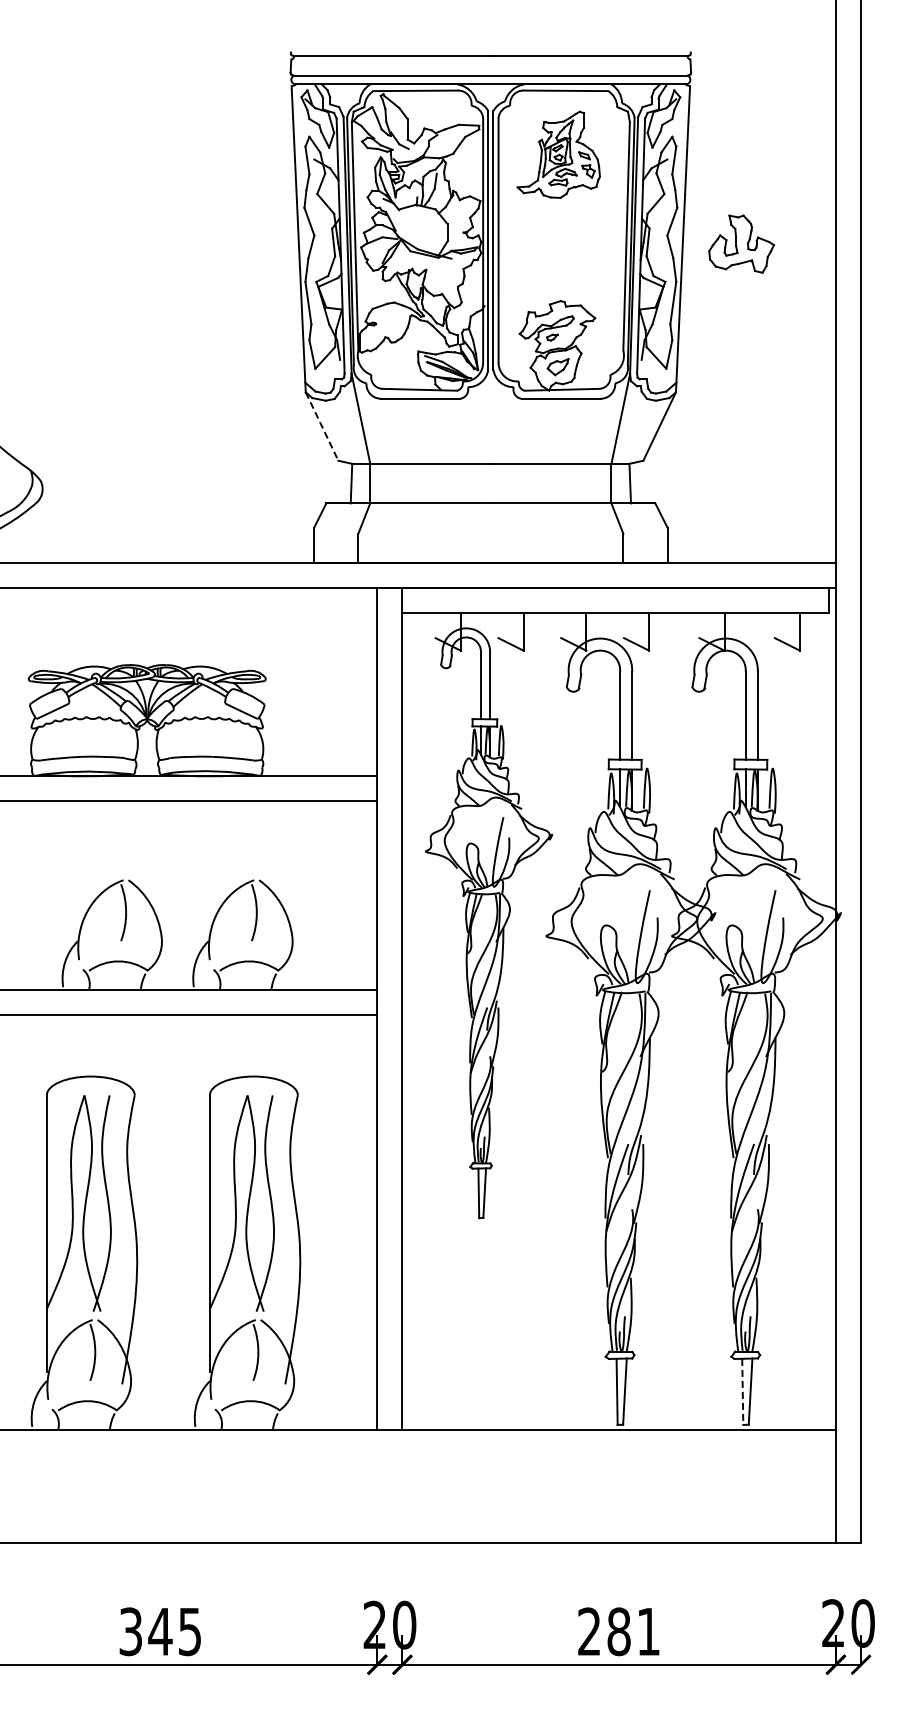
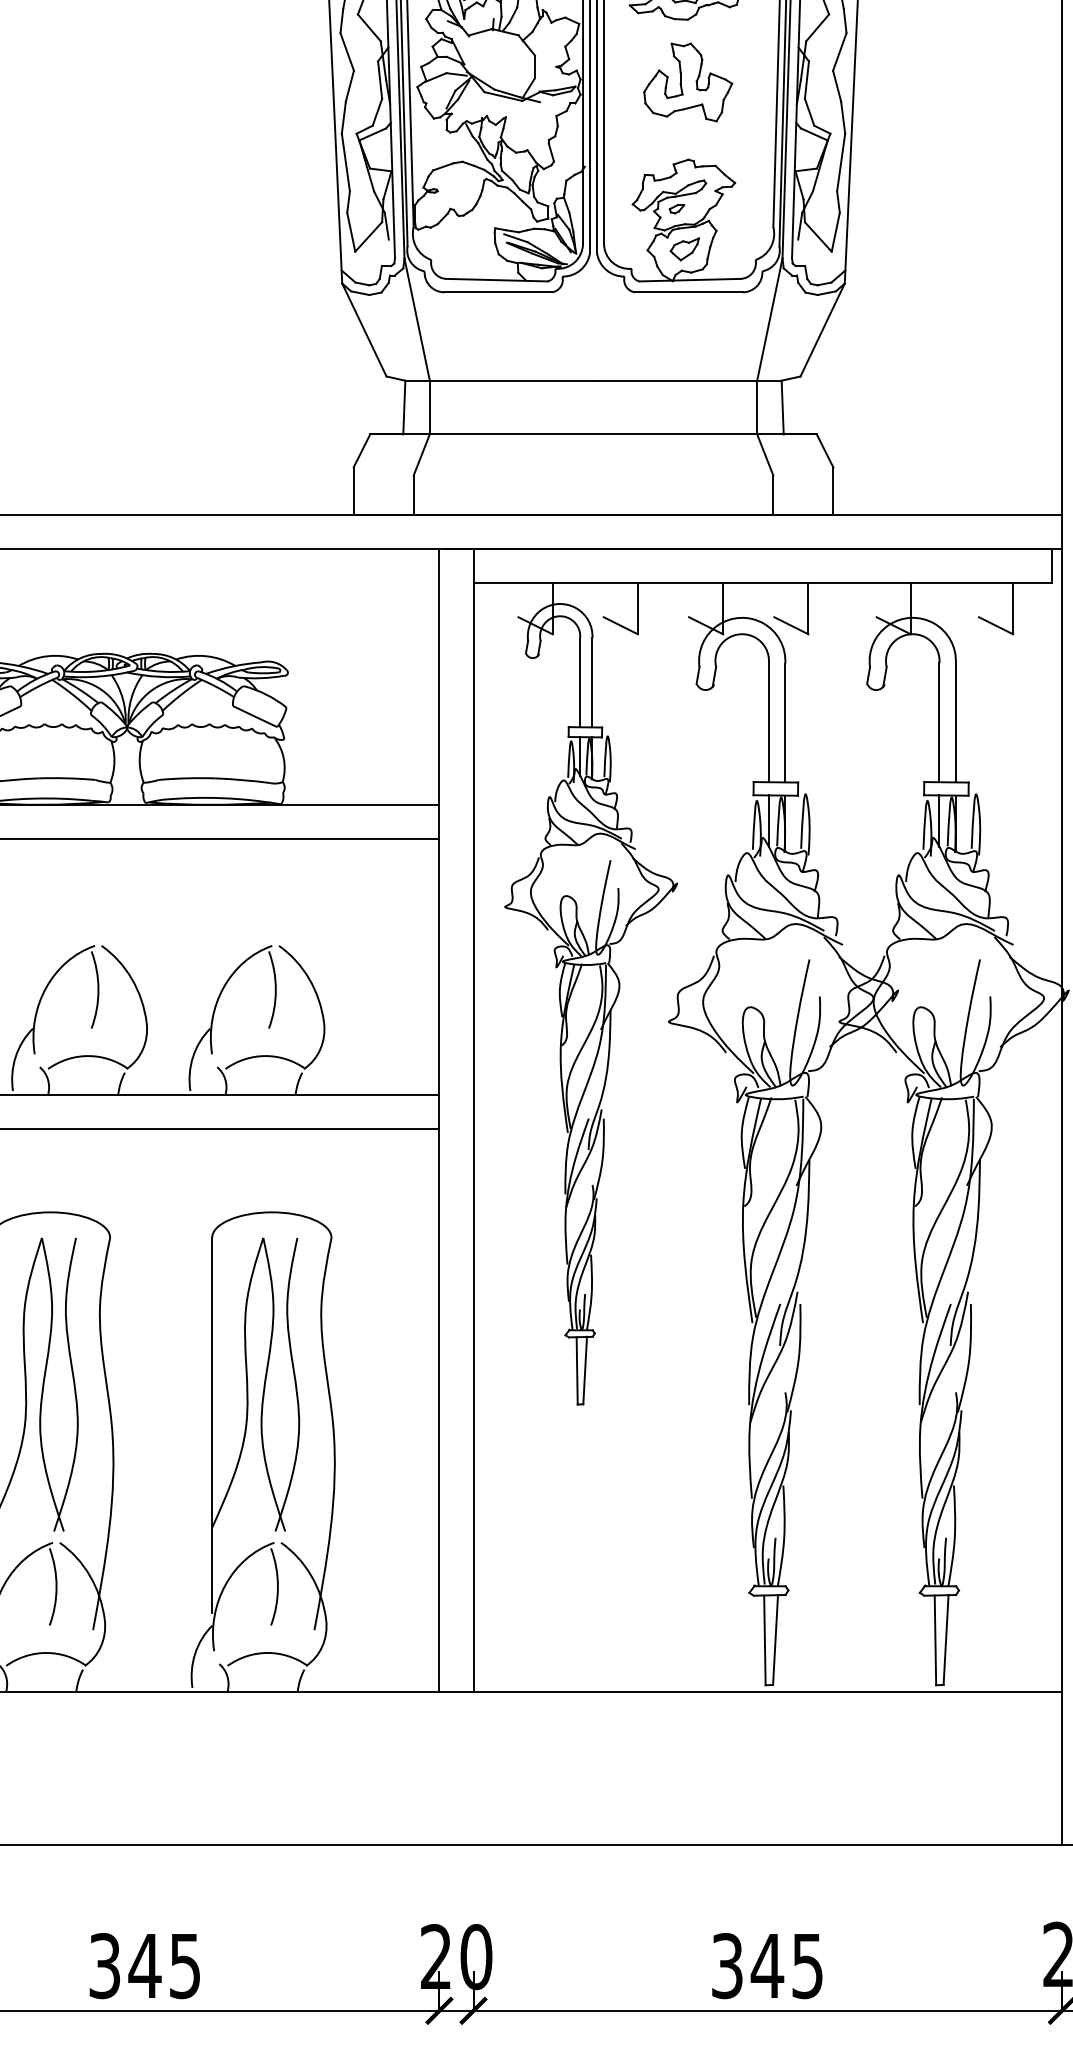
part: (741, 243) -> (688, 81), moved
line: (322, 426) -> (364, 329), dashed -> solid
line: (742, 1392) -> (935, 1641), dashed -> solid
text: (618, 1631) -> (766, 1965), 281 -> 345

